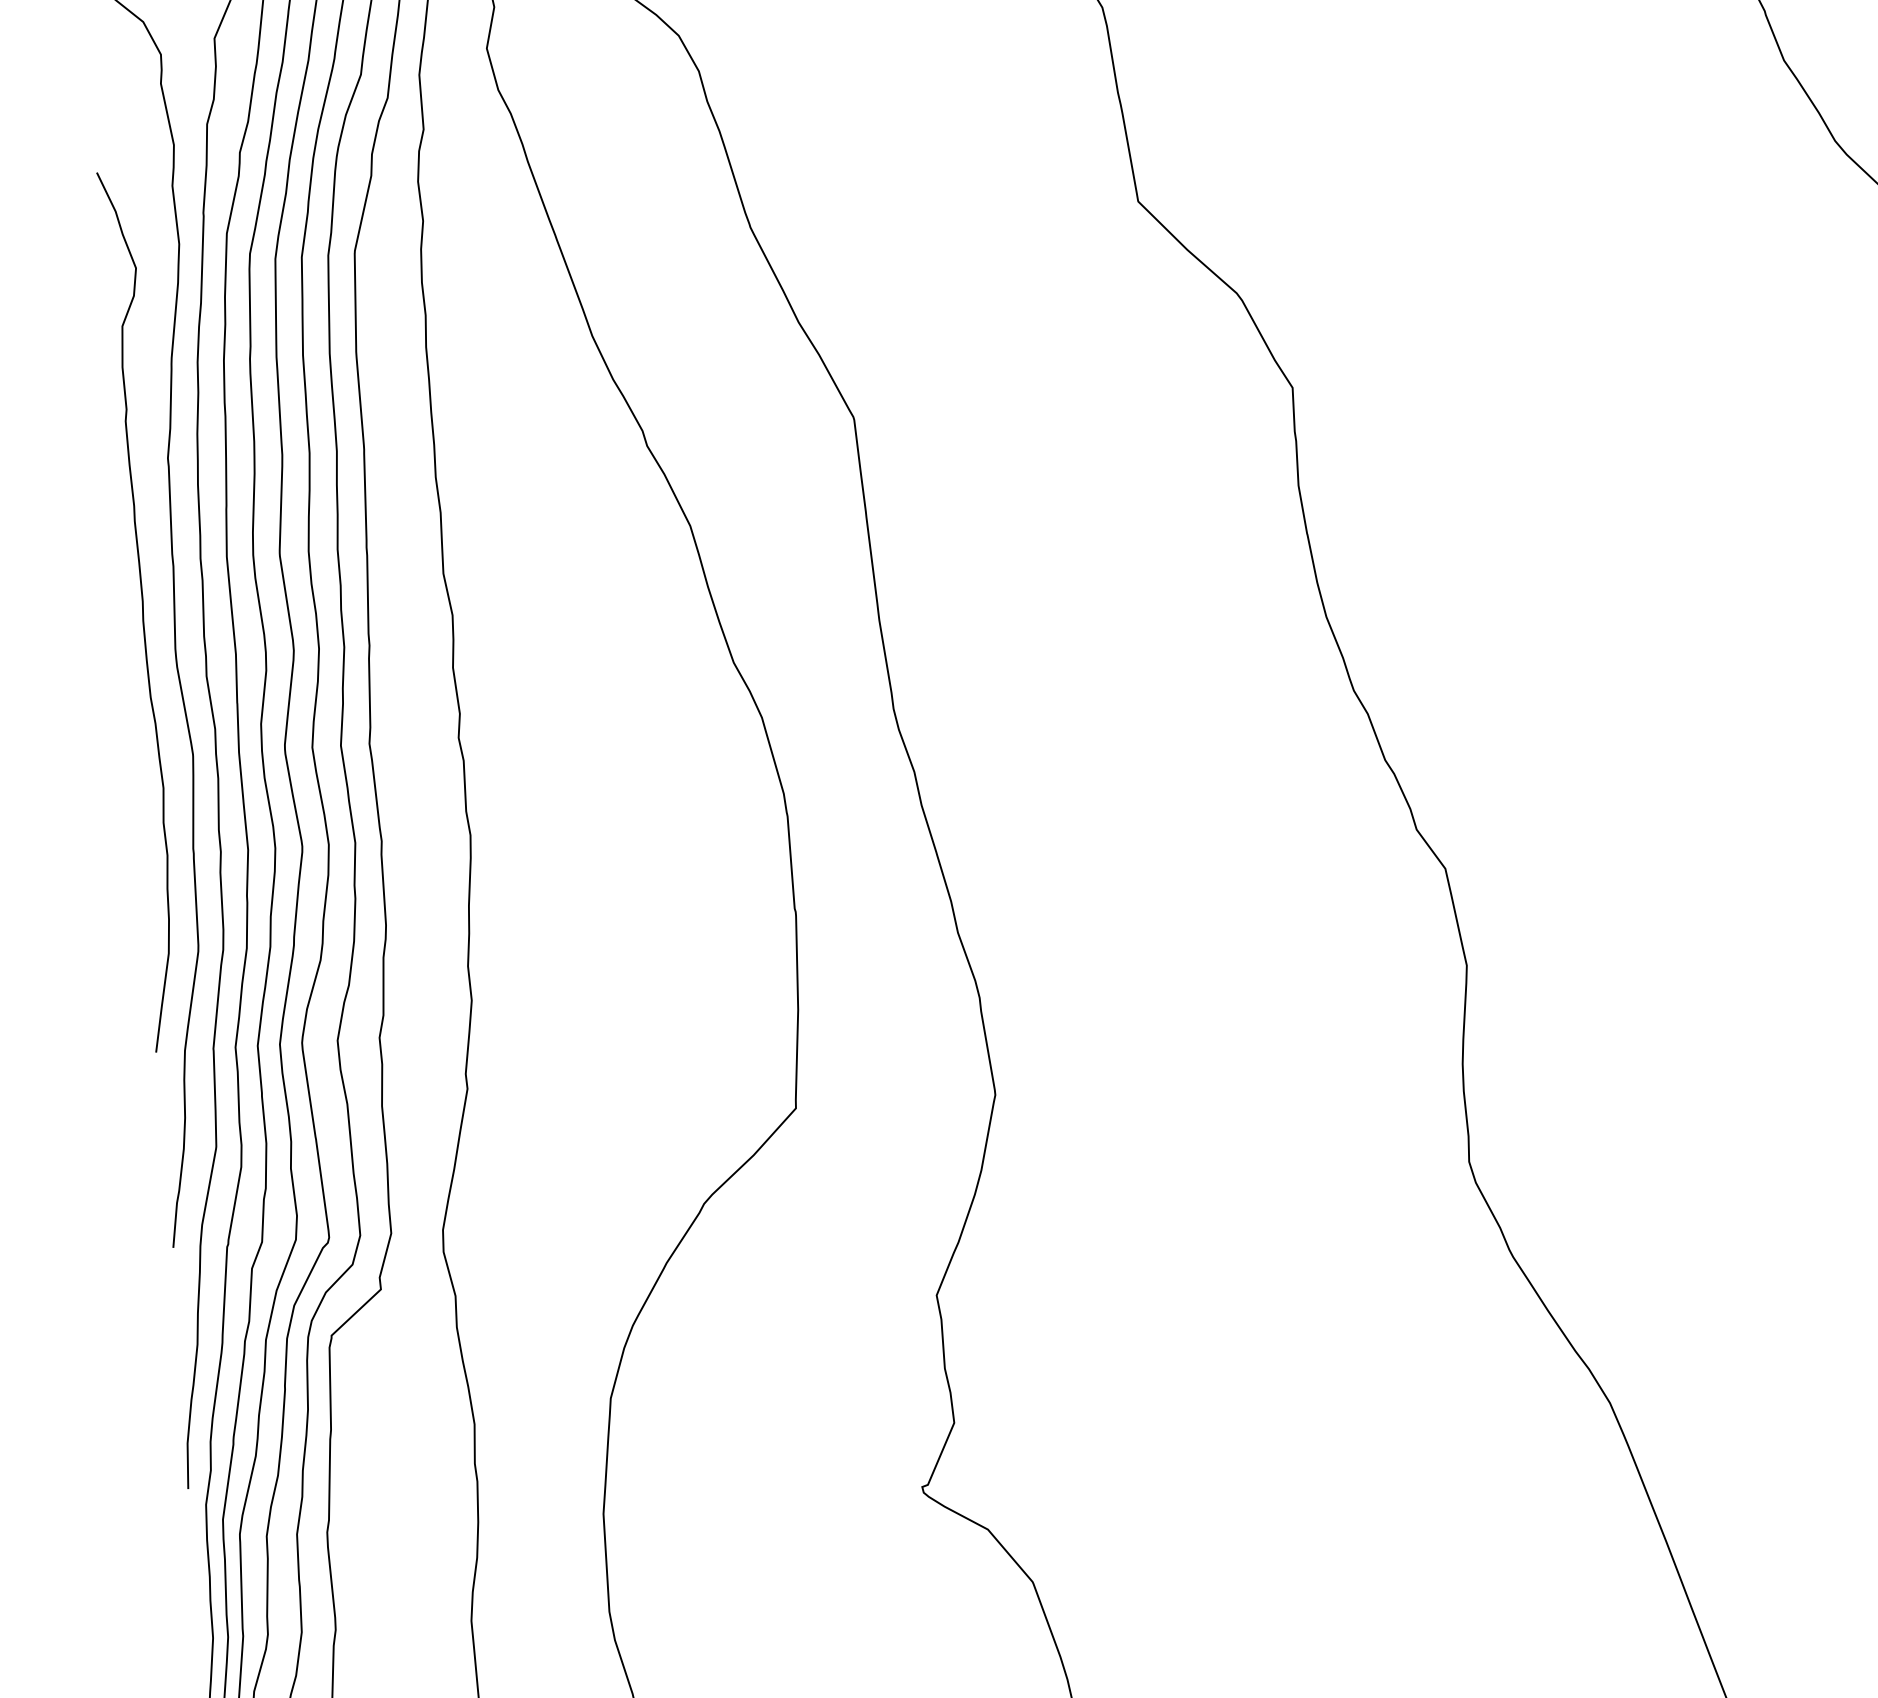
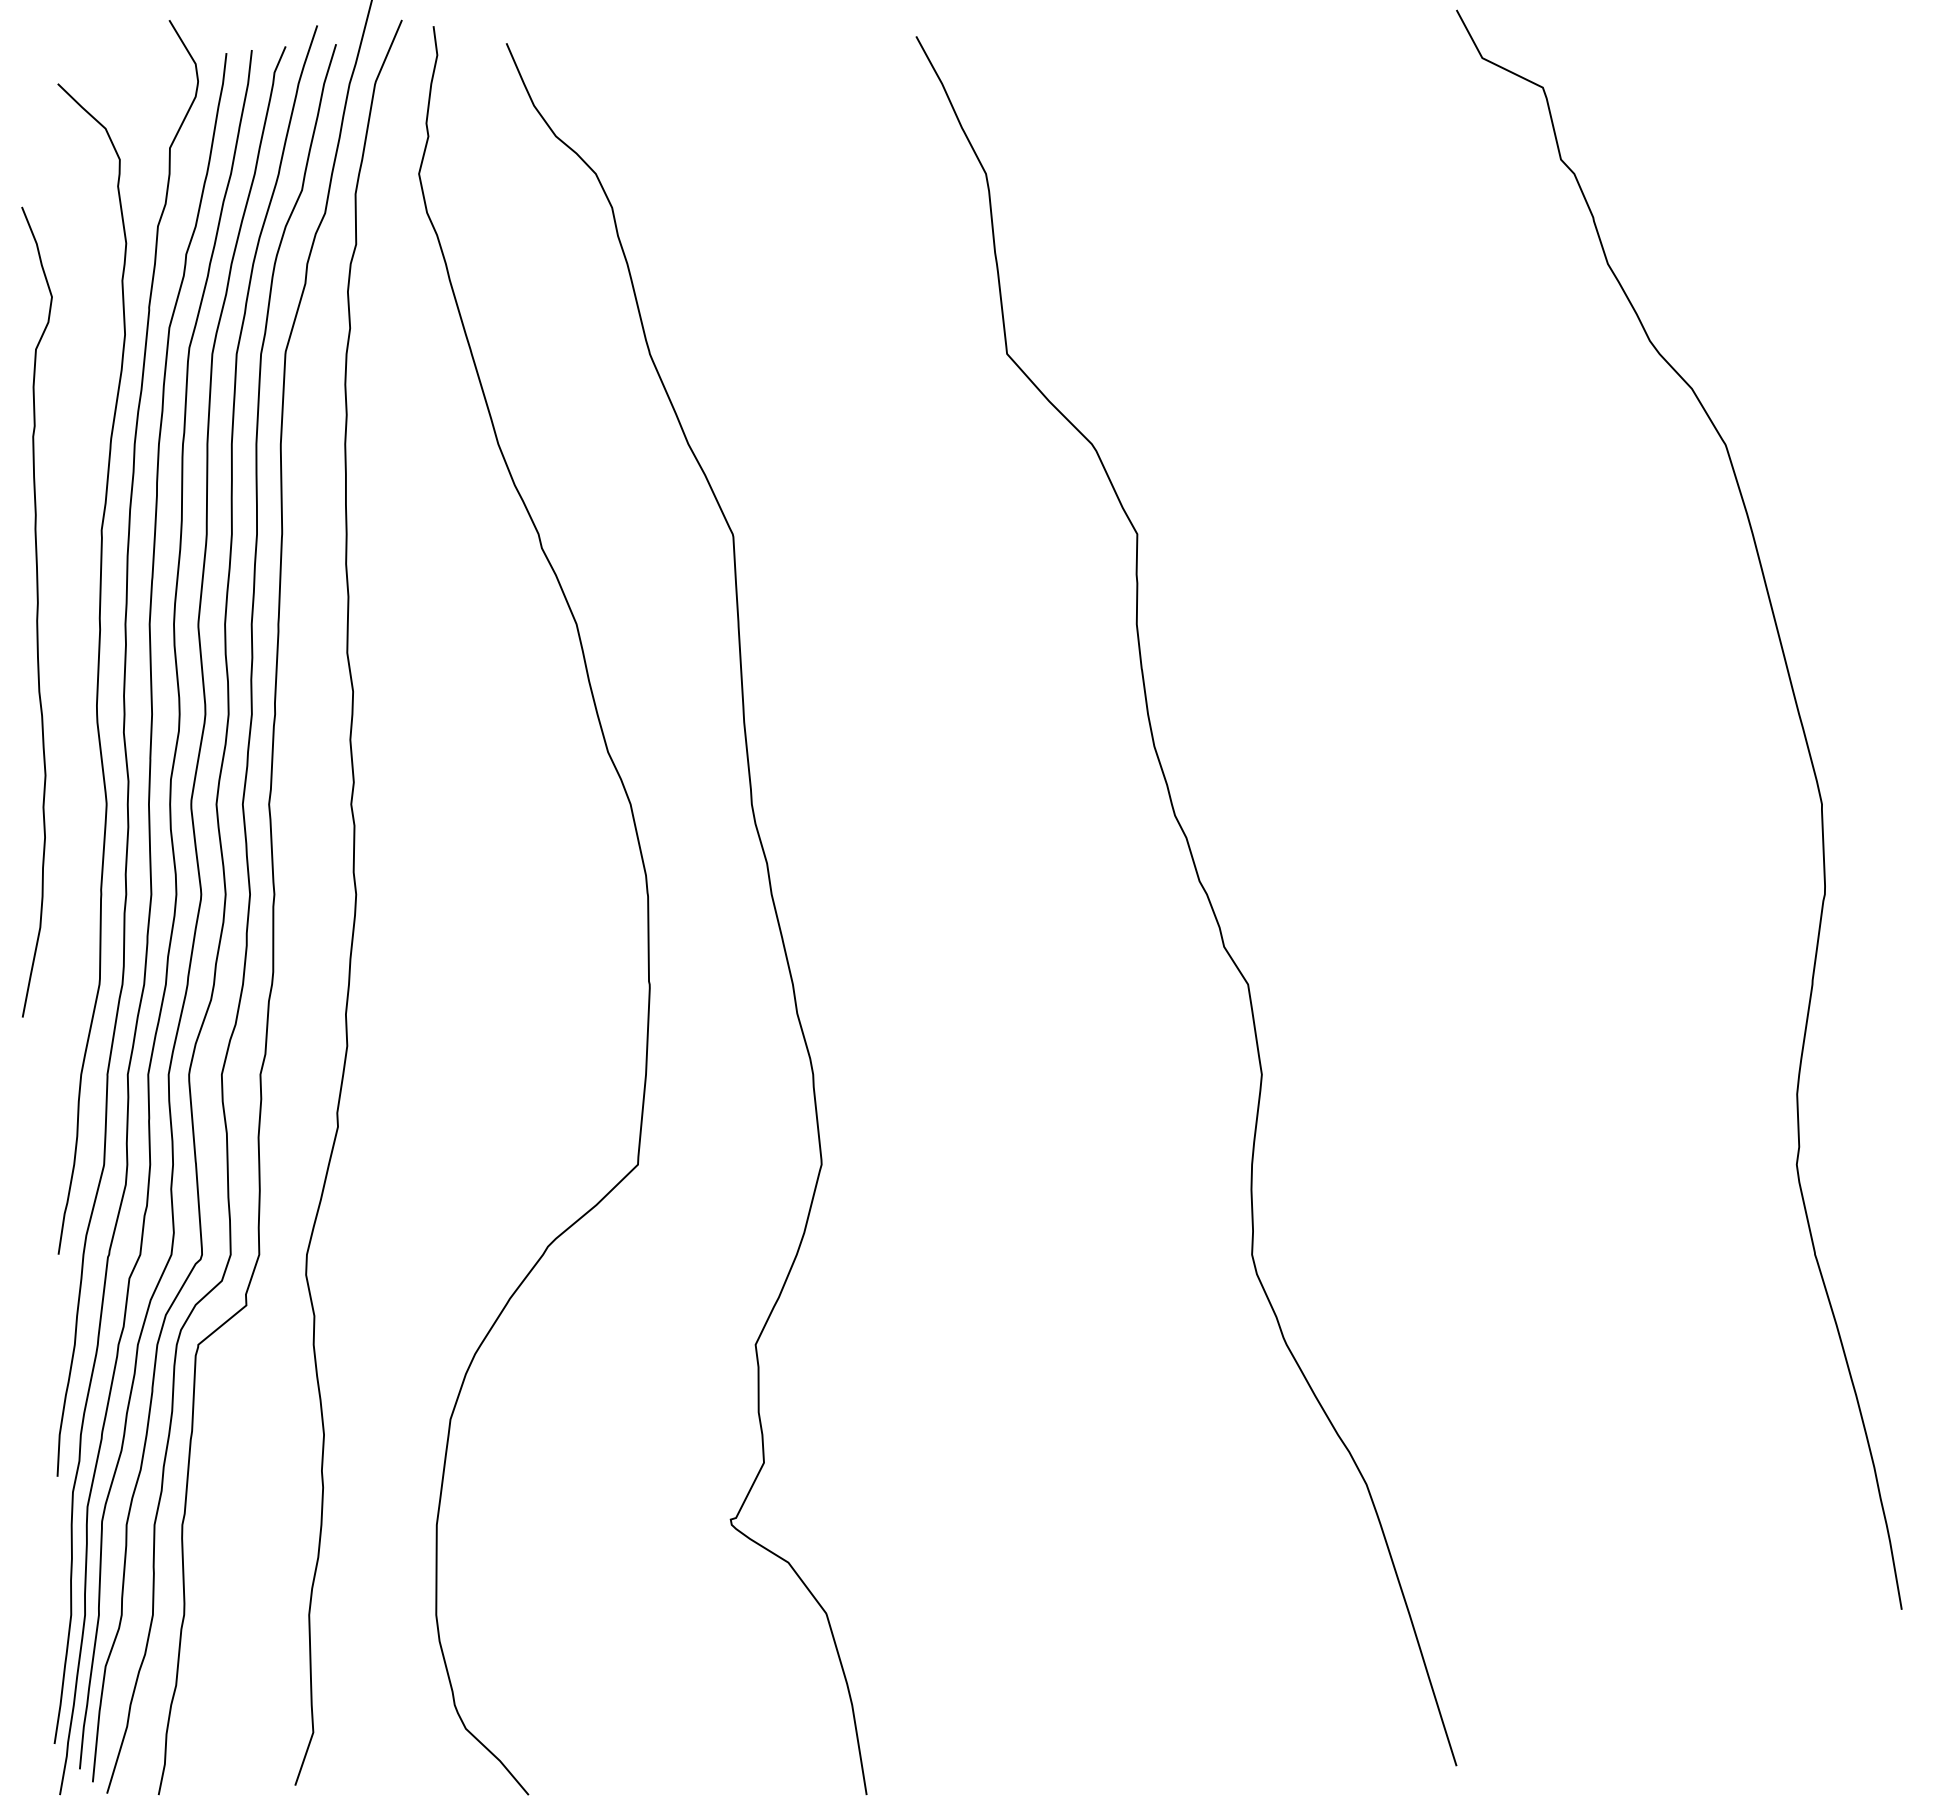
curve: (141, 610) -> (36, 611), moved

